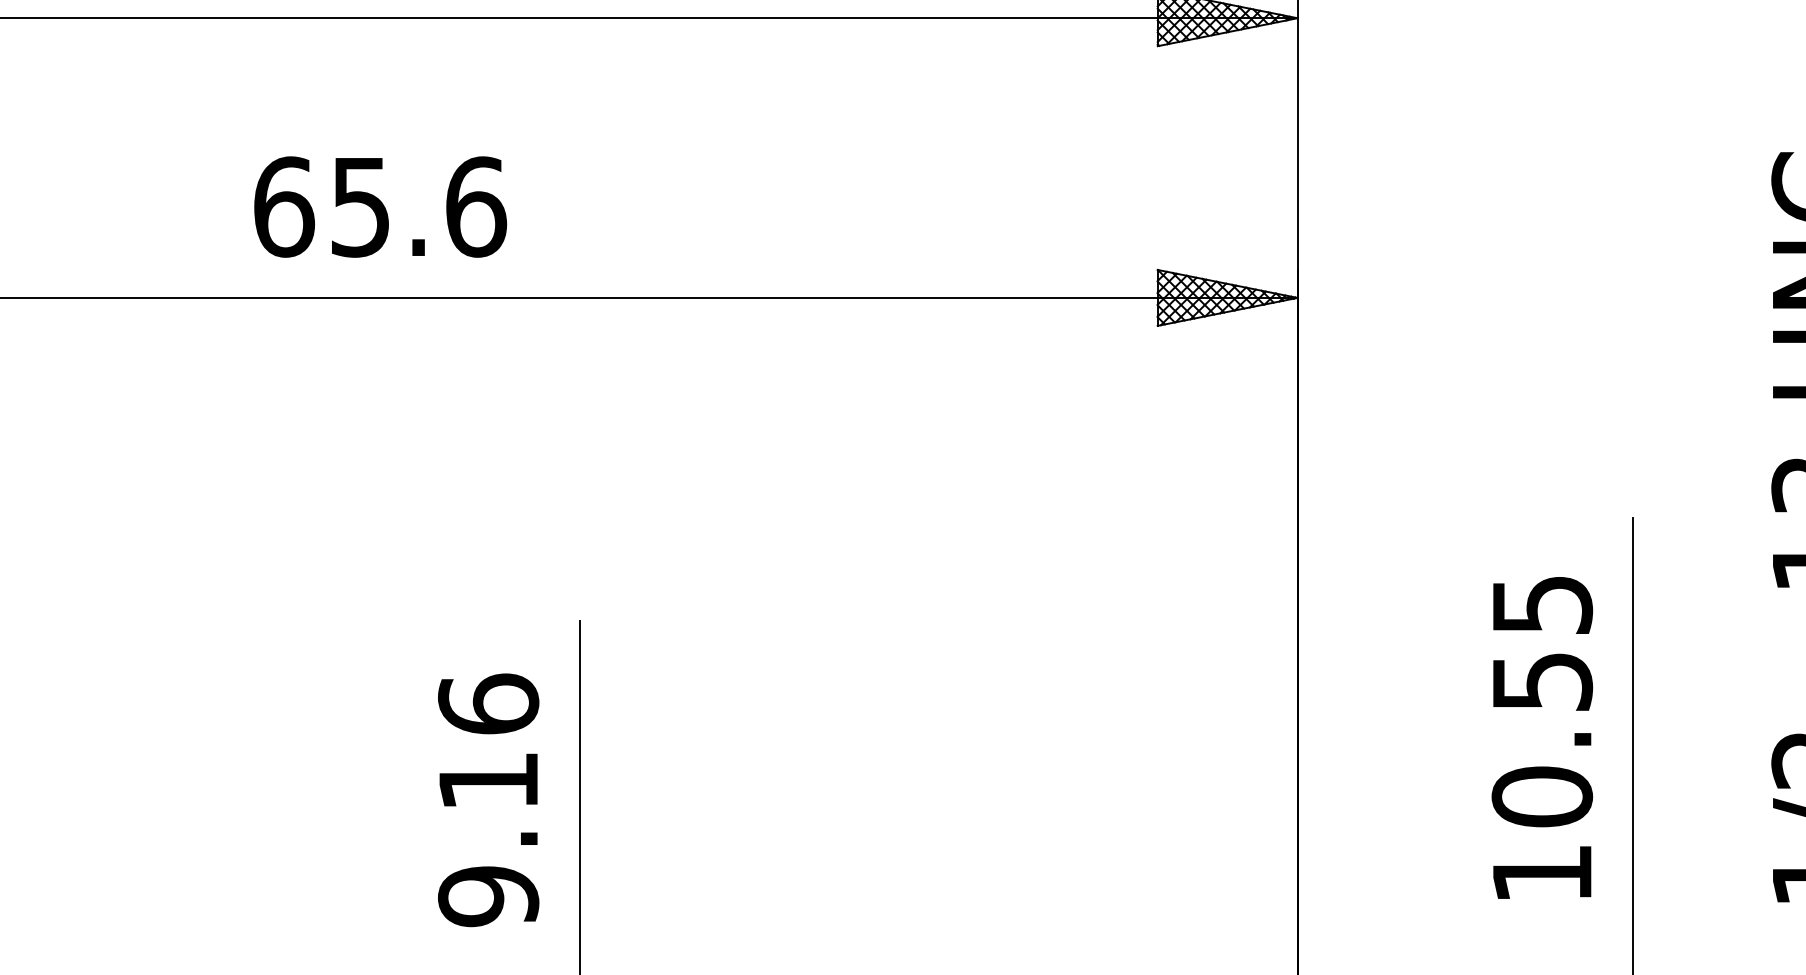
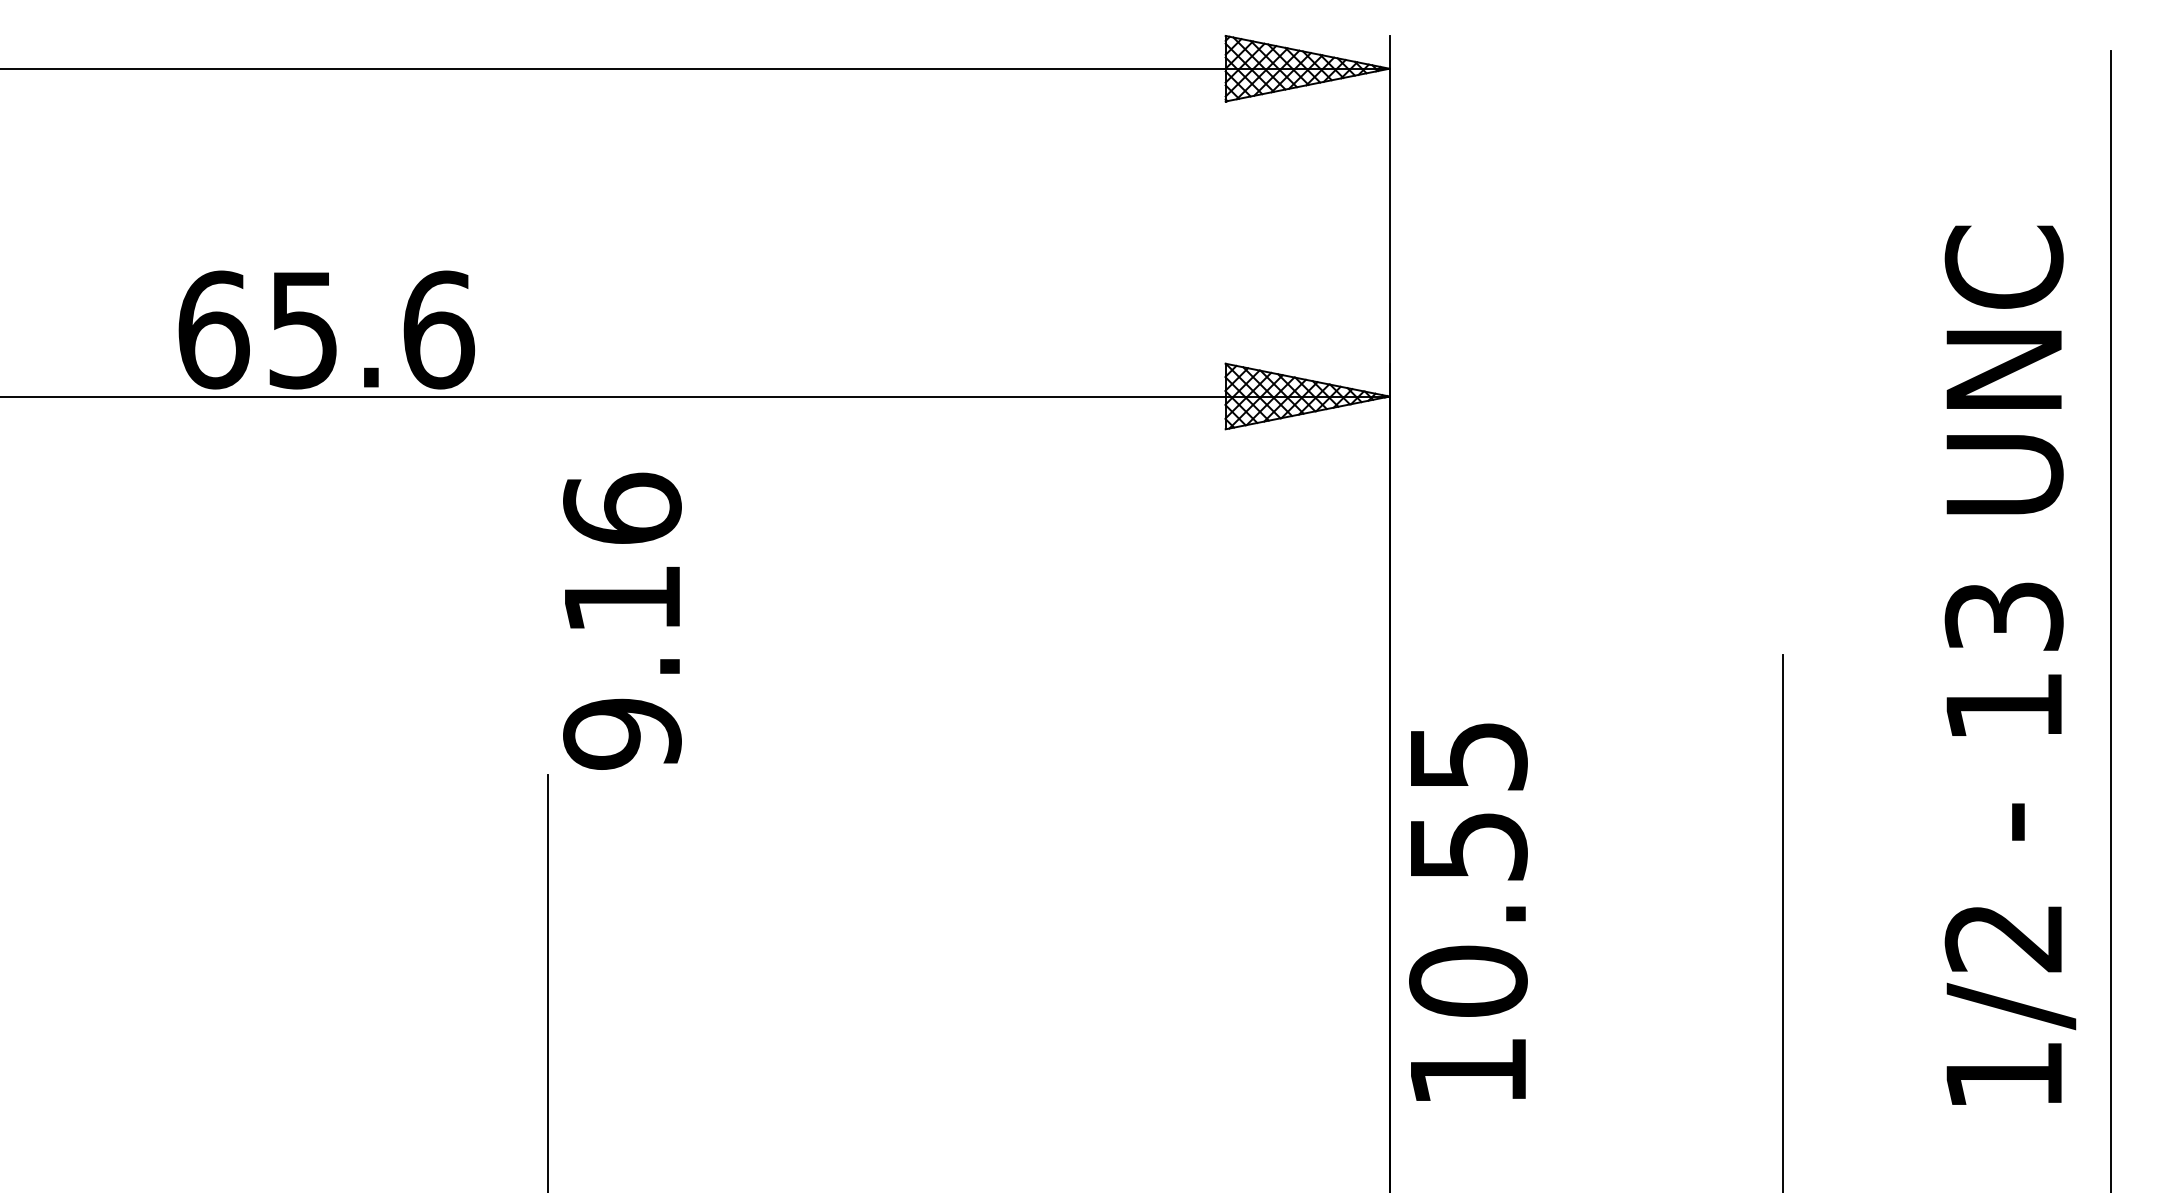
text: (380, 206) -> (326, 329), moved
text: (1542, 737) -> (1468, 911), moved
text: (488, 799) -> (622, 620), moved

